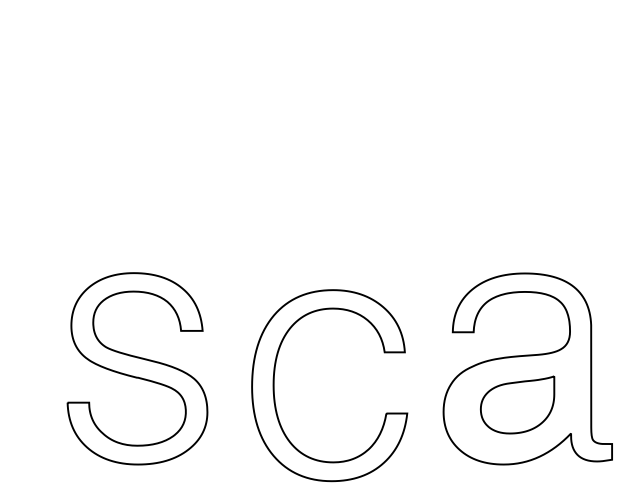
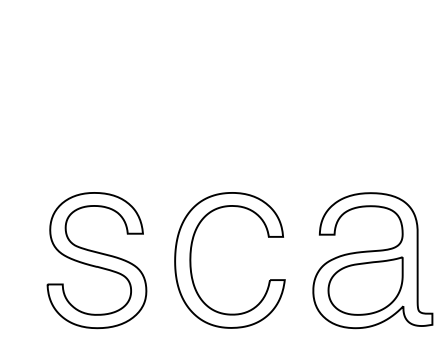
part: (274, 385) -> (190, 260), moved
part: (517, 404) -> (365, 285), size x1.43

